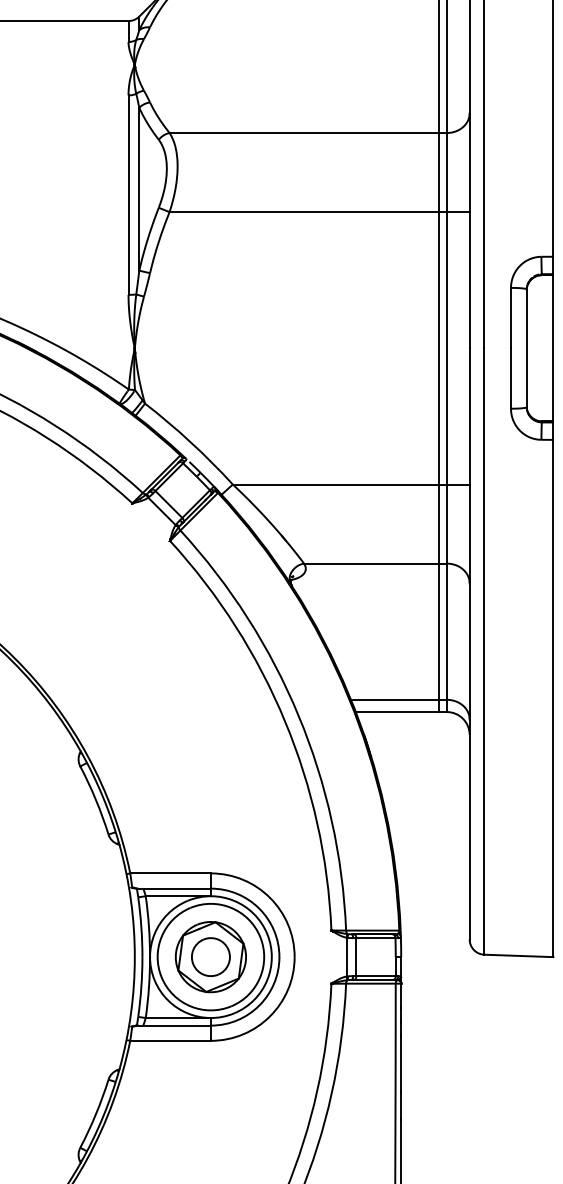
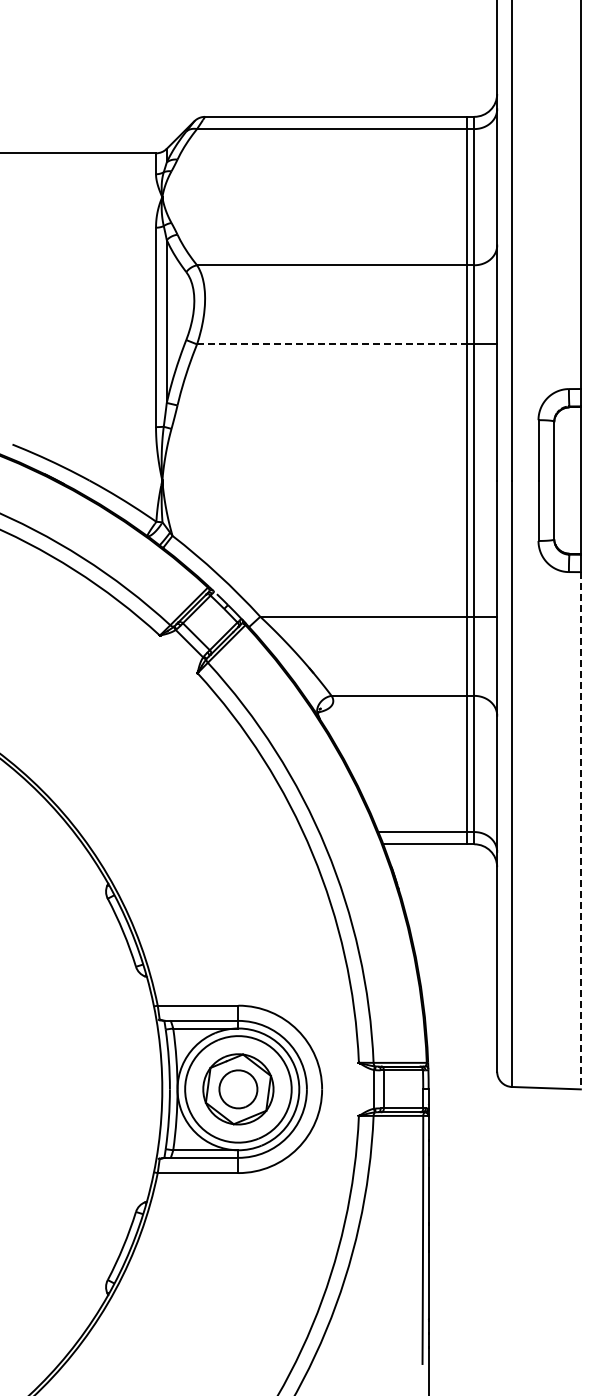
line: (304, 212) -> (331, 344), solid -> dashed
line: (553, 698) -> (580, 830), solid -> dashed

